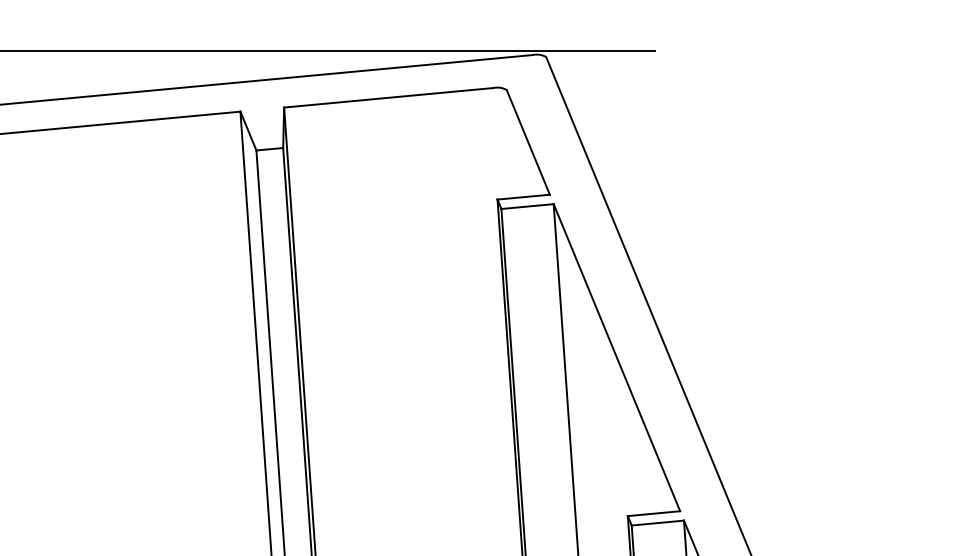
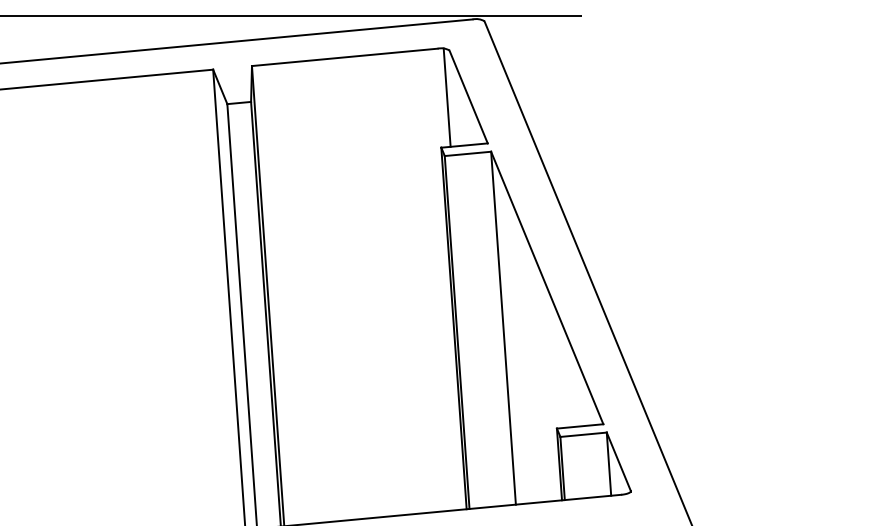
line: (503, 143) -> (446, 97), added

